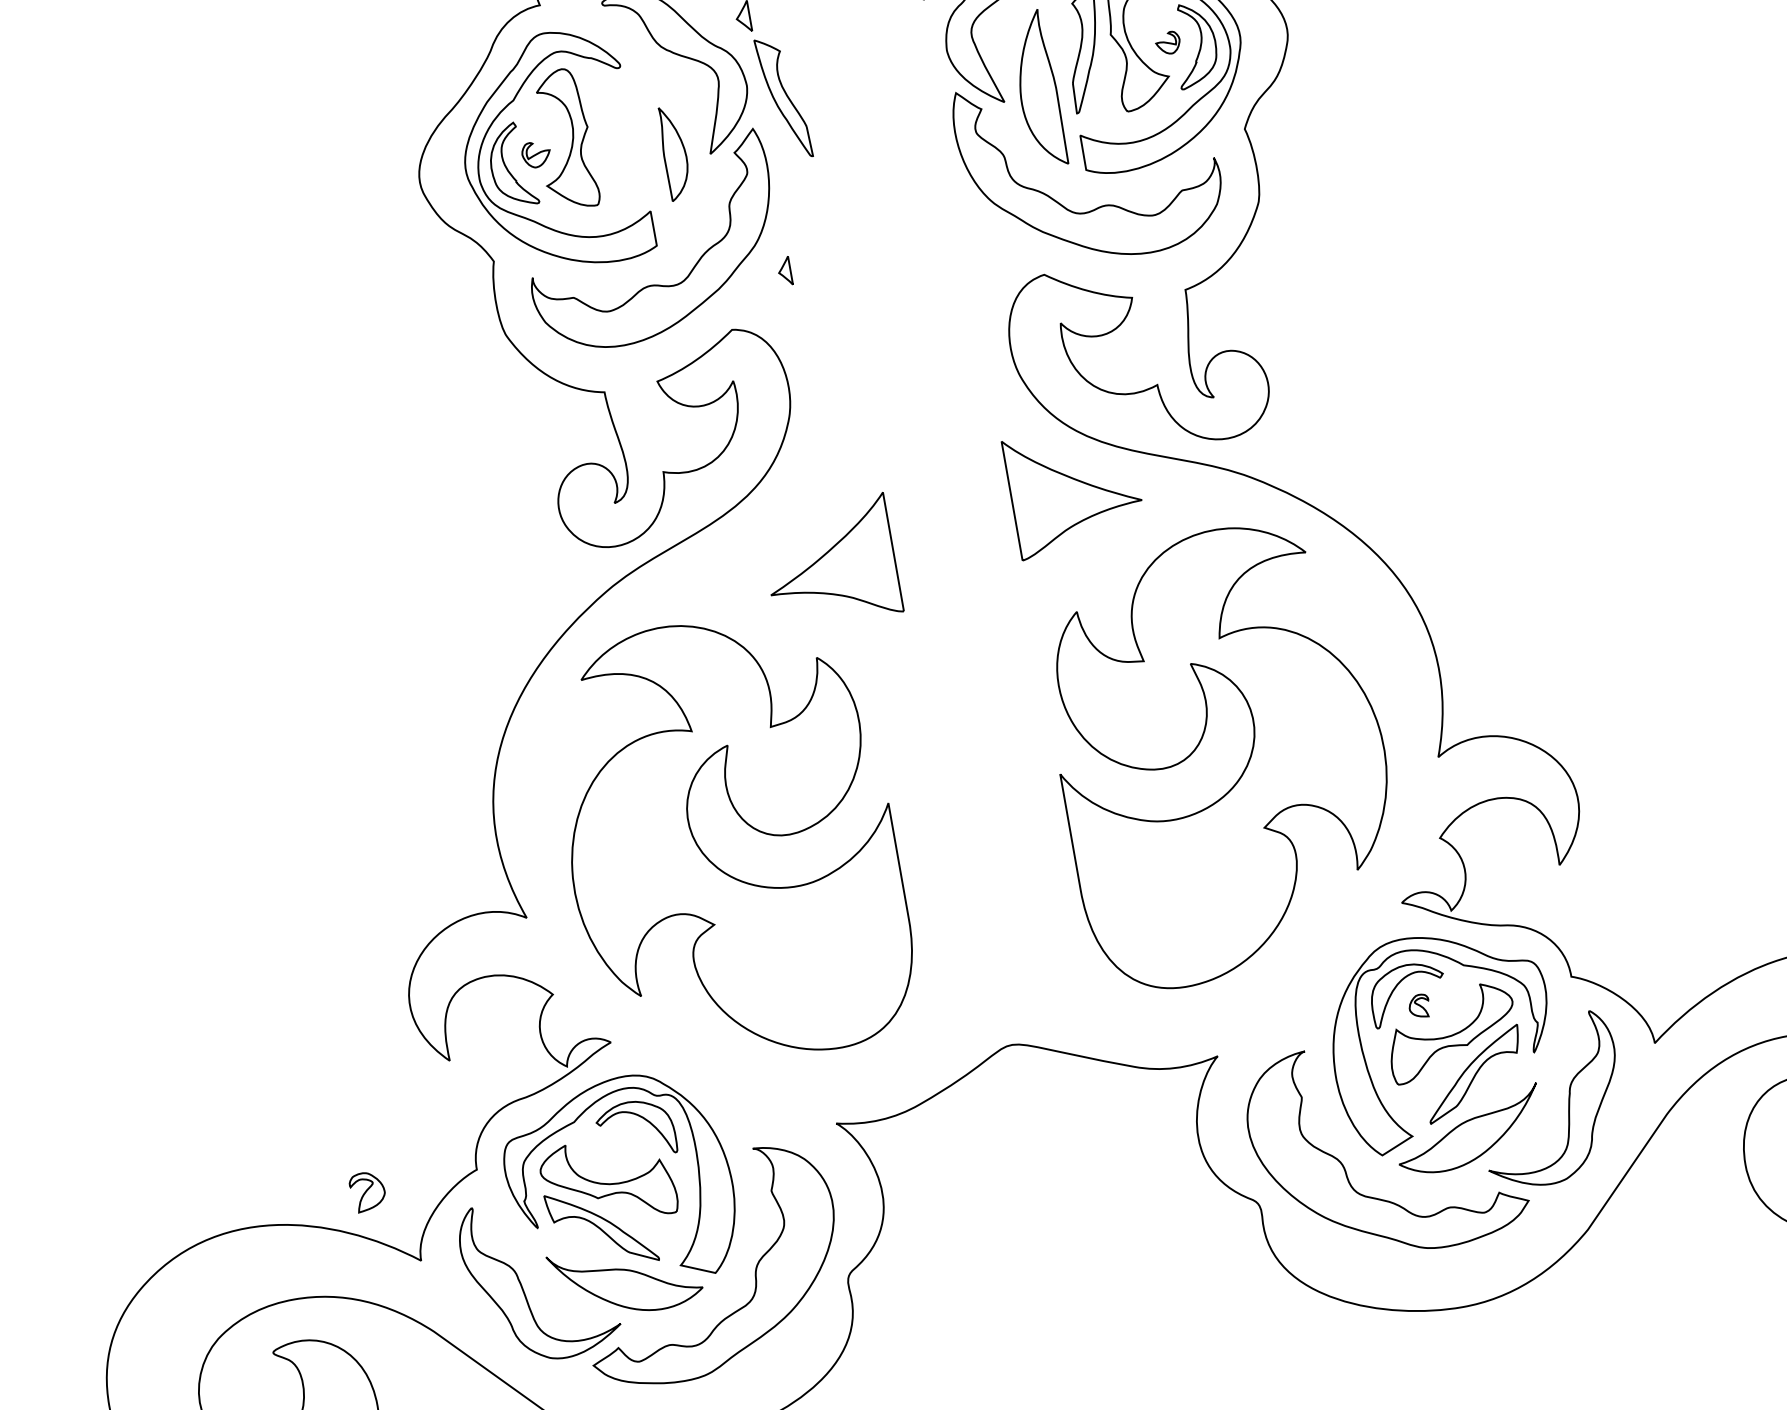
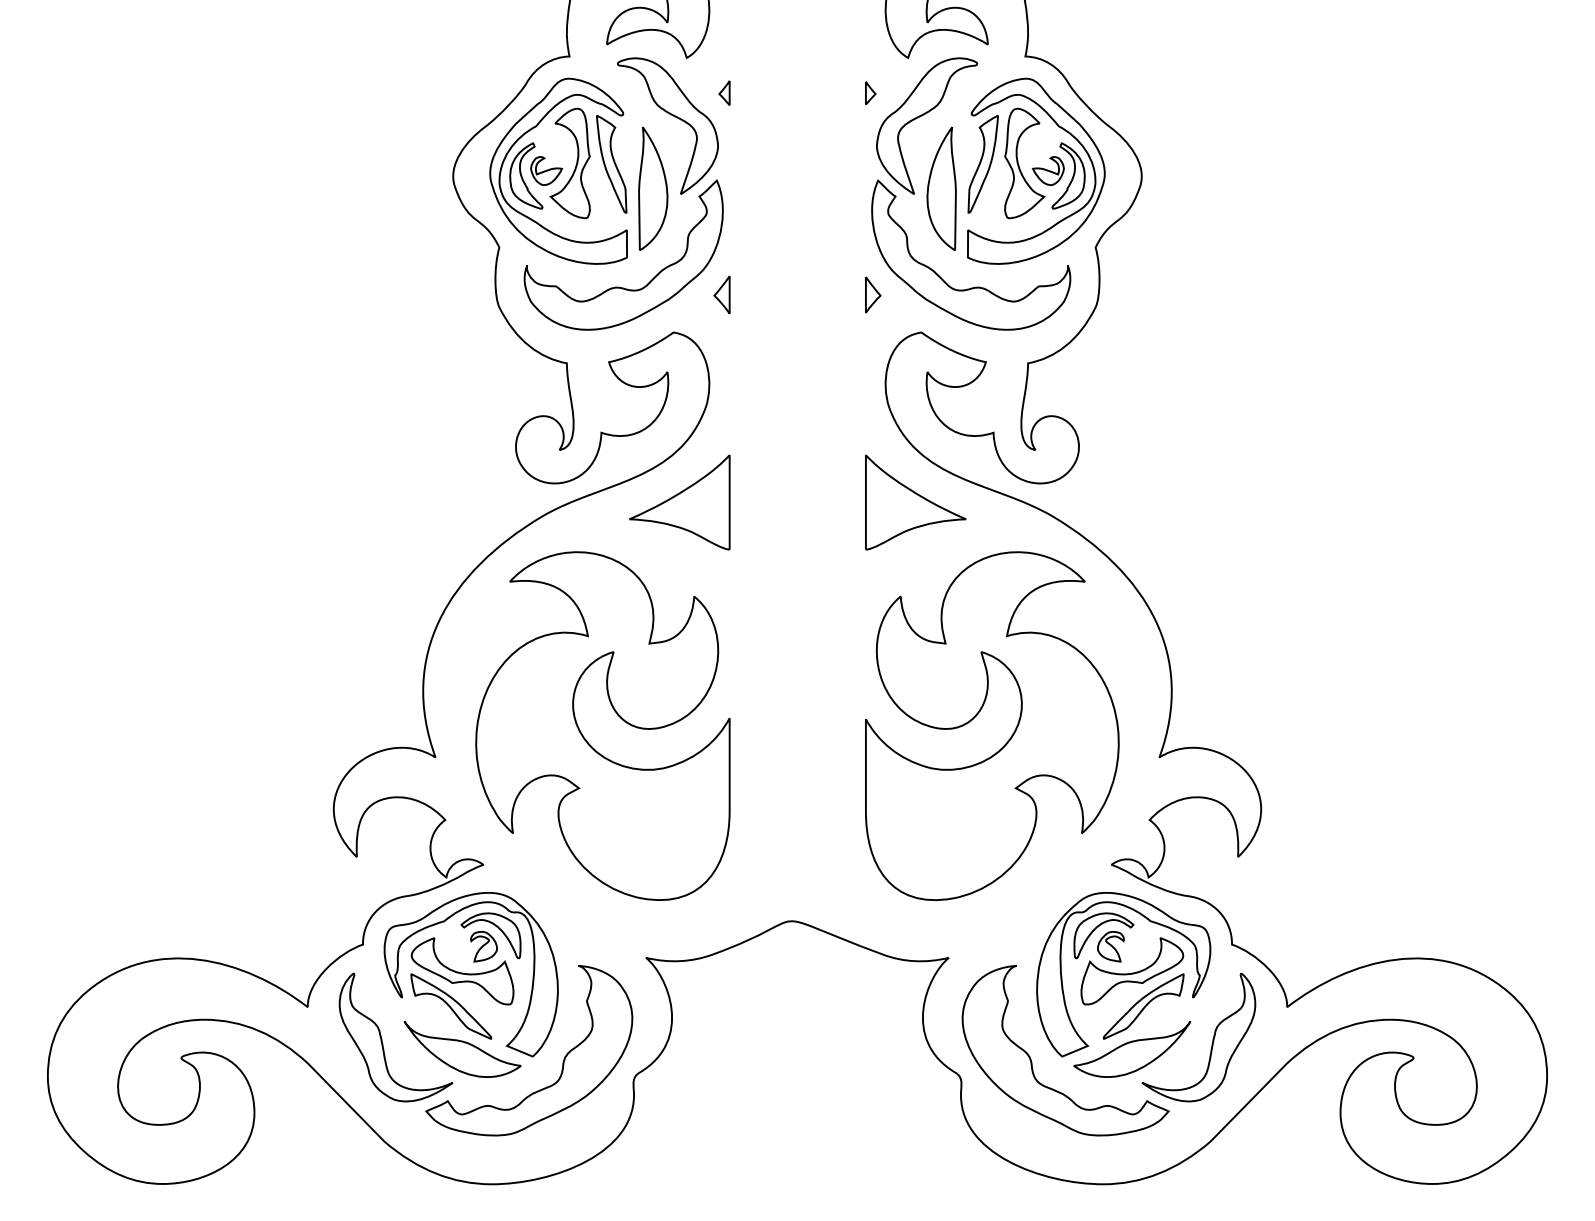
part: (1167, 42) -> (1047, 170), size x1.67
part: (783, 98) -> (611, 164), moved
part: (674, 152) -> (653, 188), size x1.67
part: (536, 153) -> (546, 170), size x1.43
part: (975, 237) -> (873, 294), added
part: (784, 271) -> (721, 294), size x1.67
part: (830, 563) -> (679, 502), moved
part: (1418, 1006) -> (1110, 946), size x1.67
part: (367, 1191) -> (483, 946), moved

